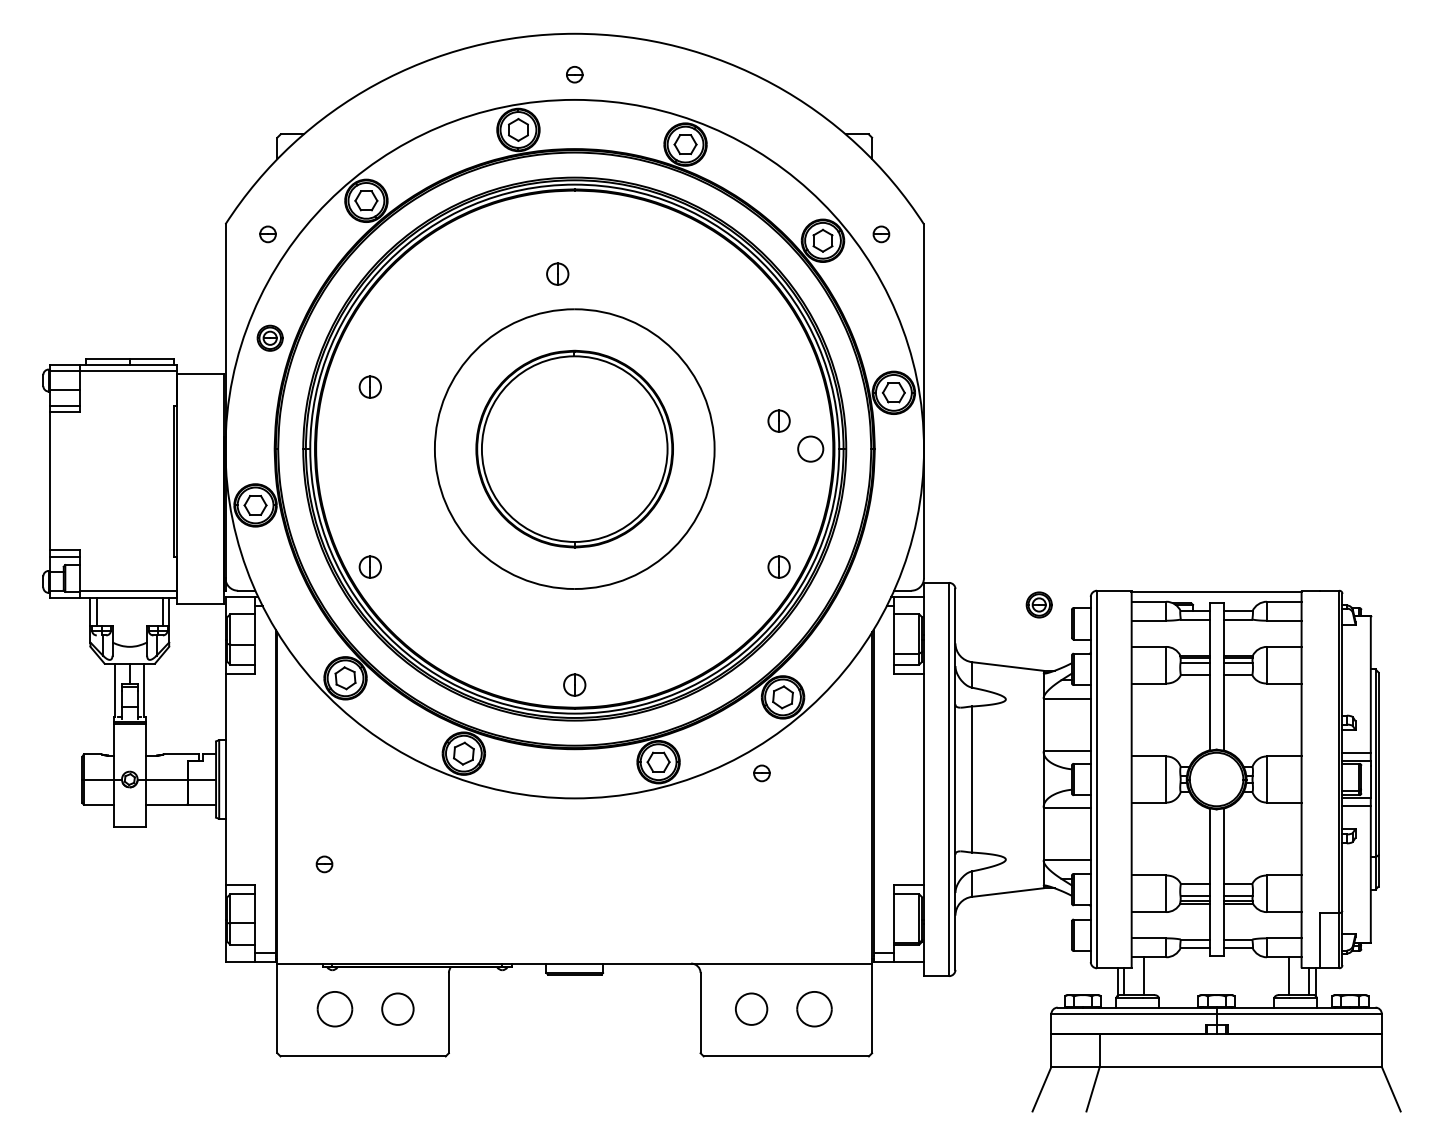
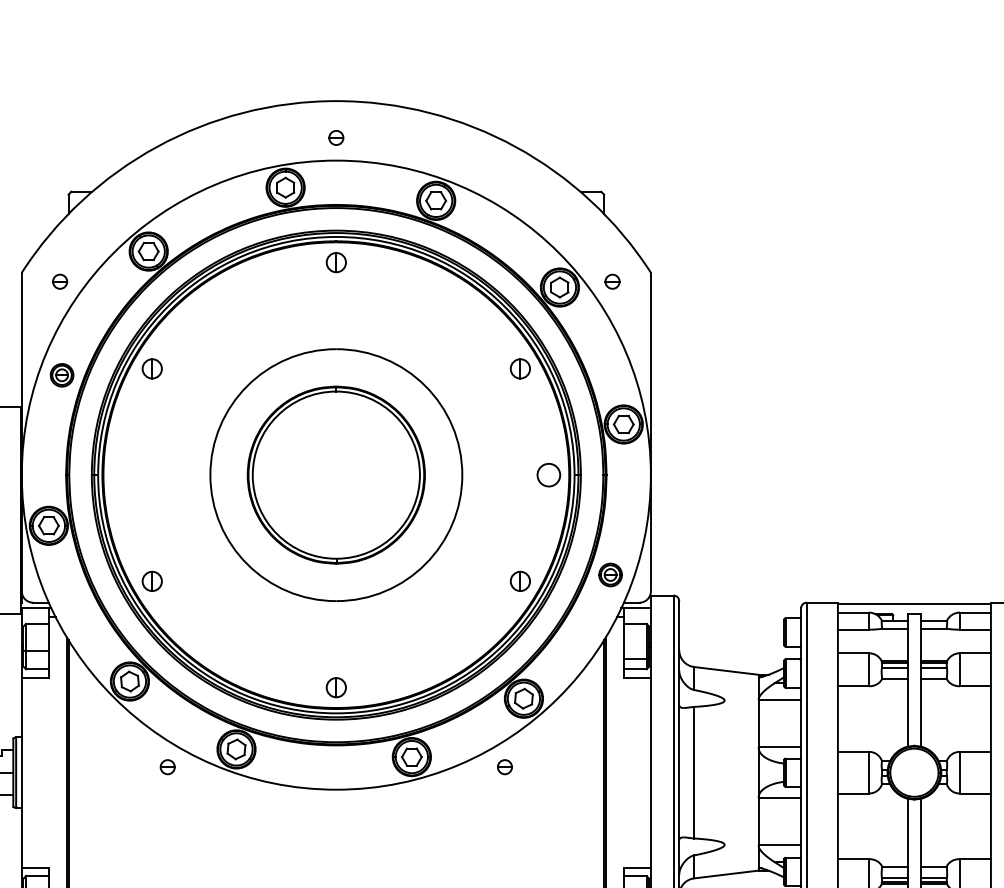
part: (557, 273) -> (336, 262), moved
part: (369, 386) -> (151, 368), moved
part: (778, 420) -> (519, 368), moved
part: (1038, 604) -> (609, 574), moved
part: (324, 864) -> (167, 767), moved

